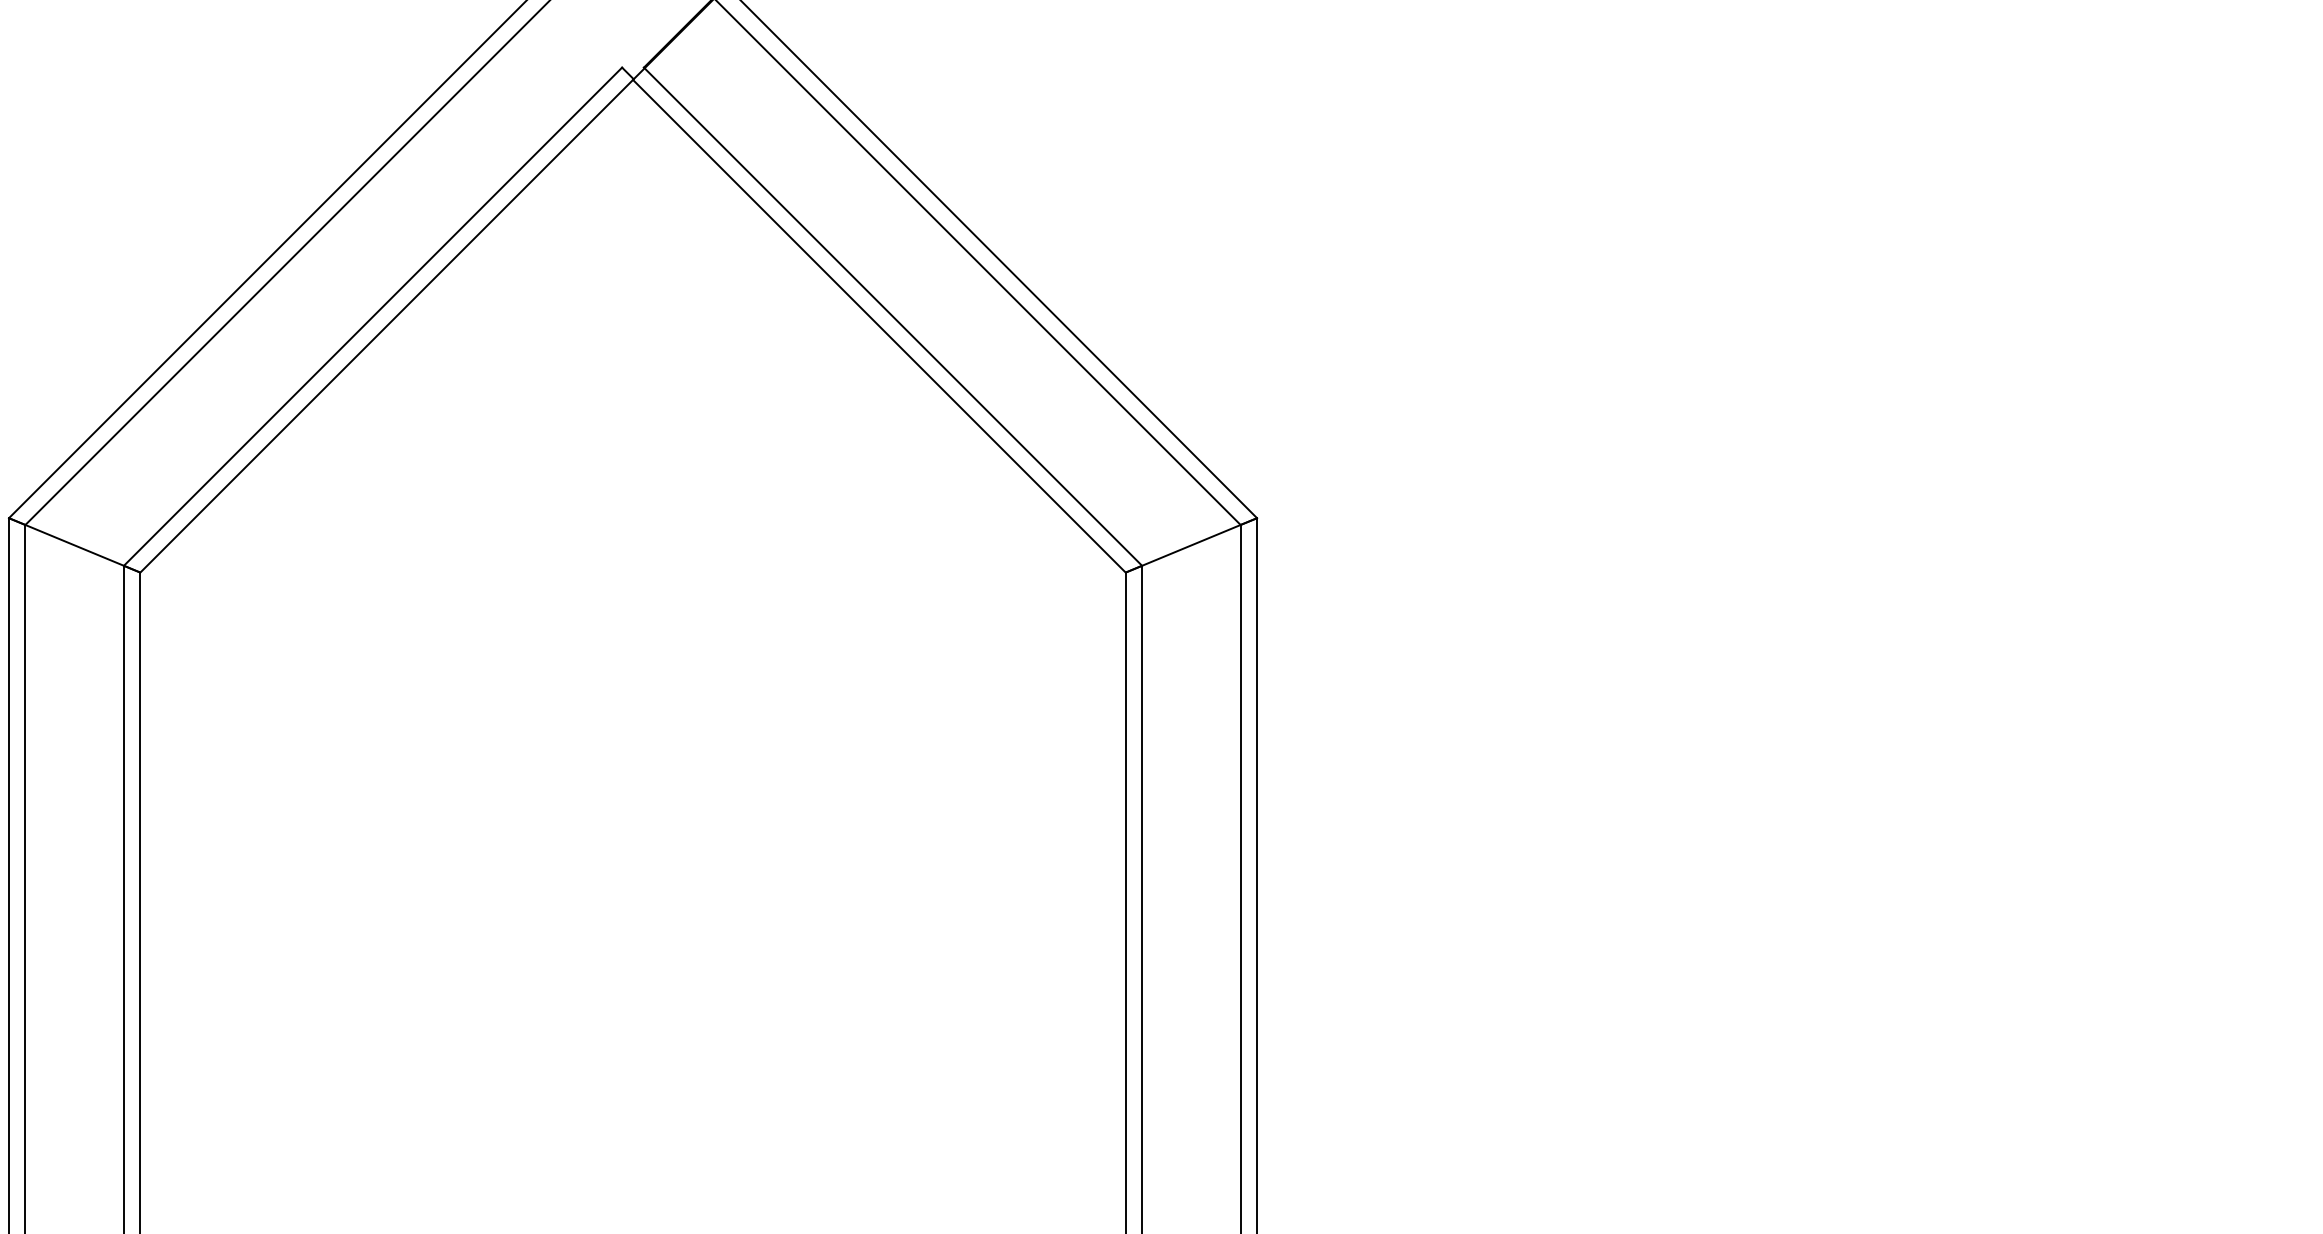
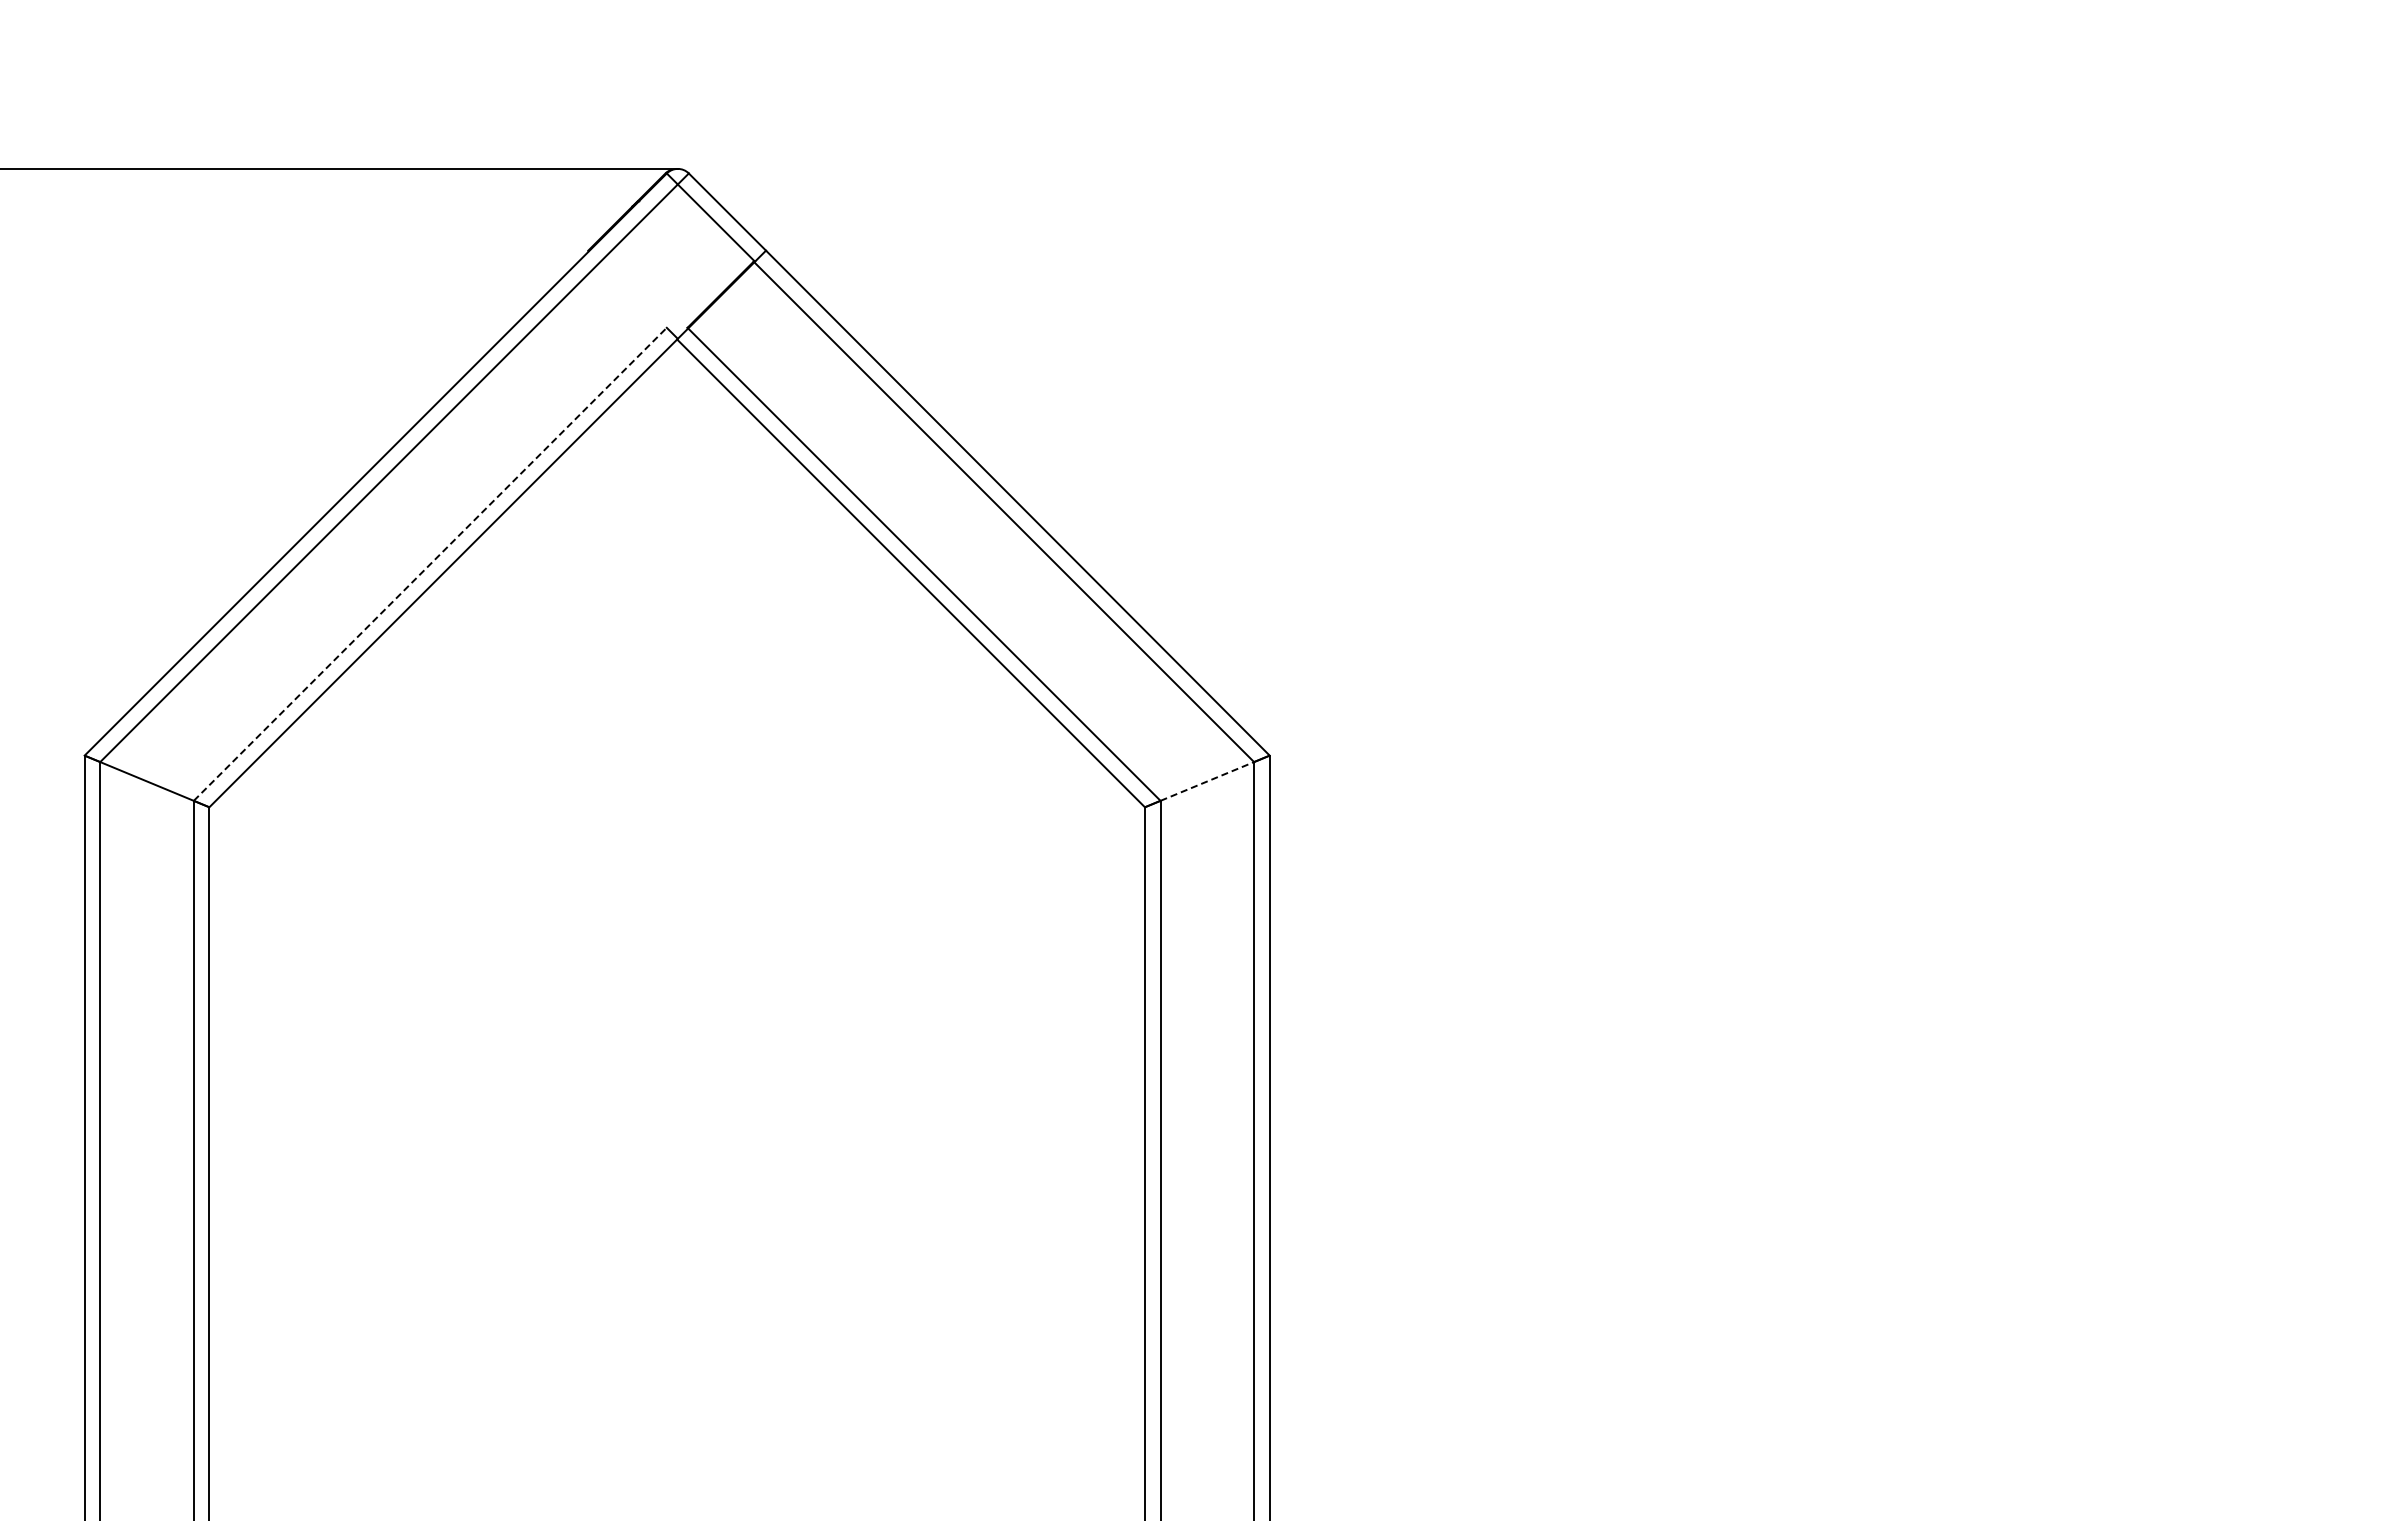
line: (373, 315) -> (430, 563), solid -> dashed
line: (1191, 545) -> (1207, 781), solid -> dashed

